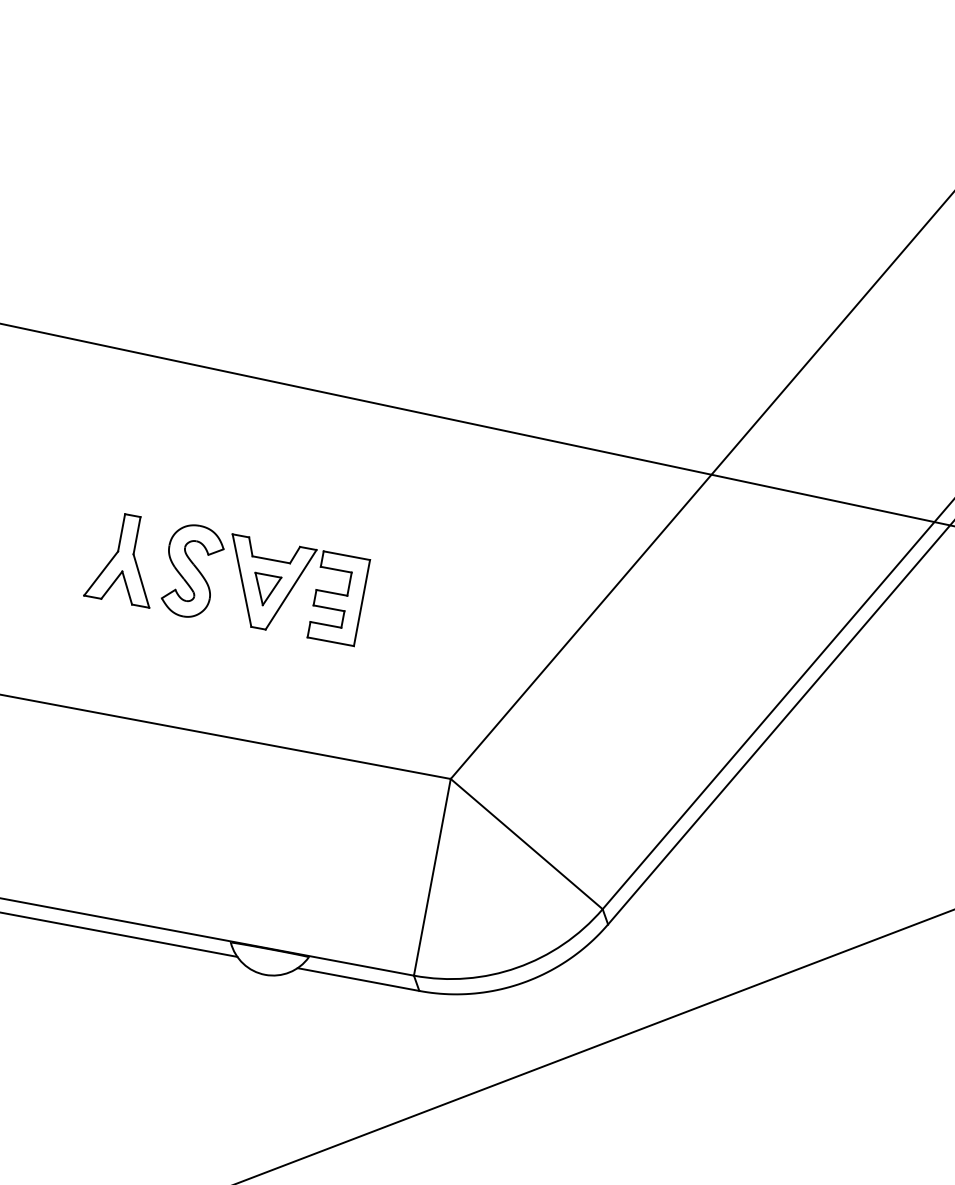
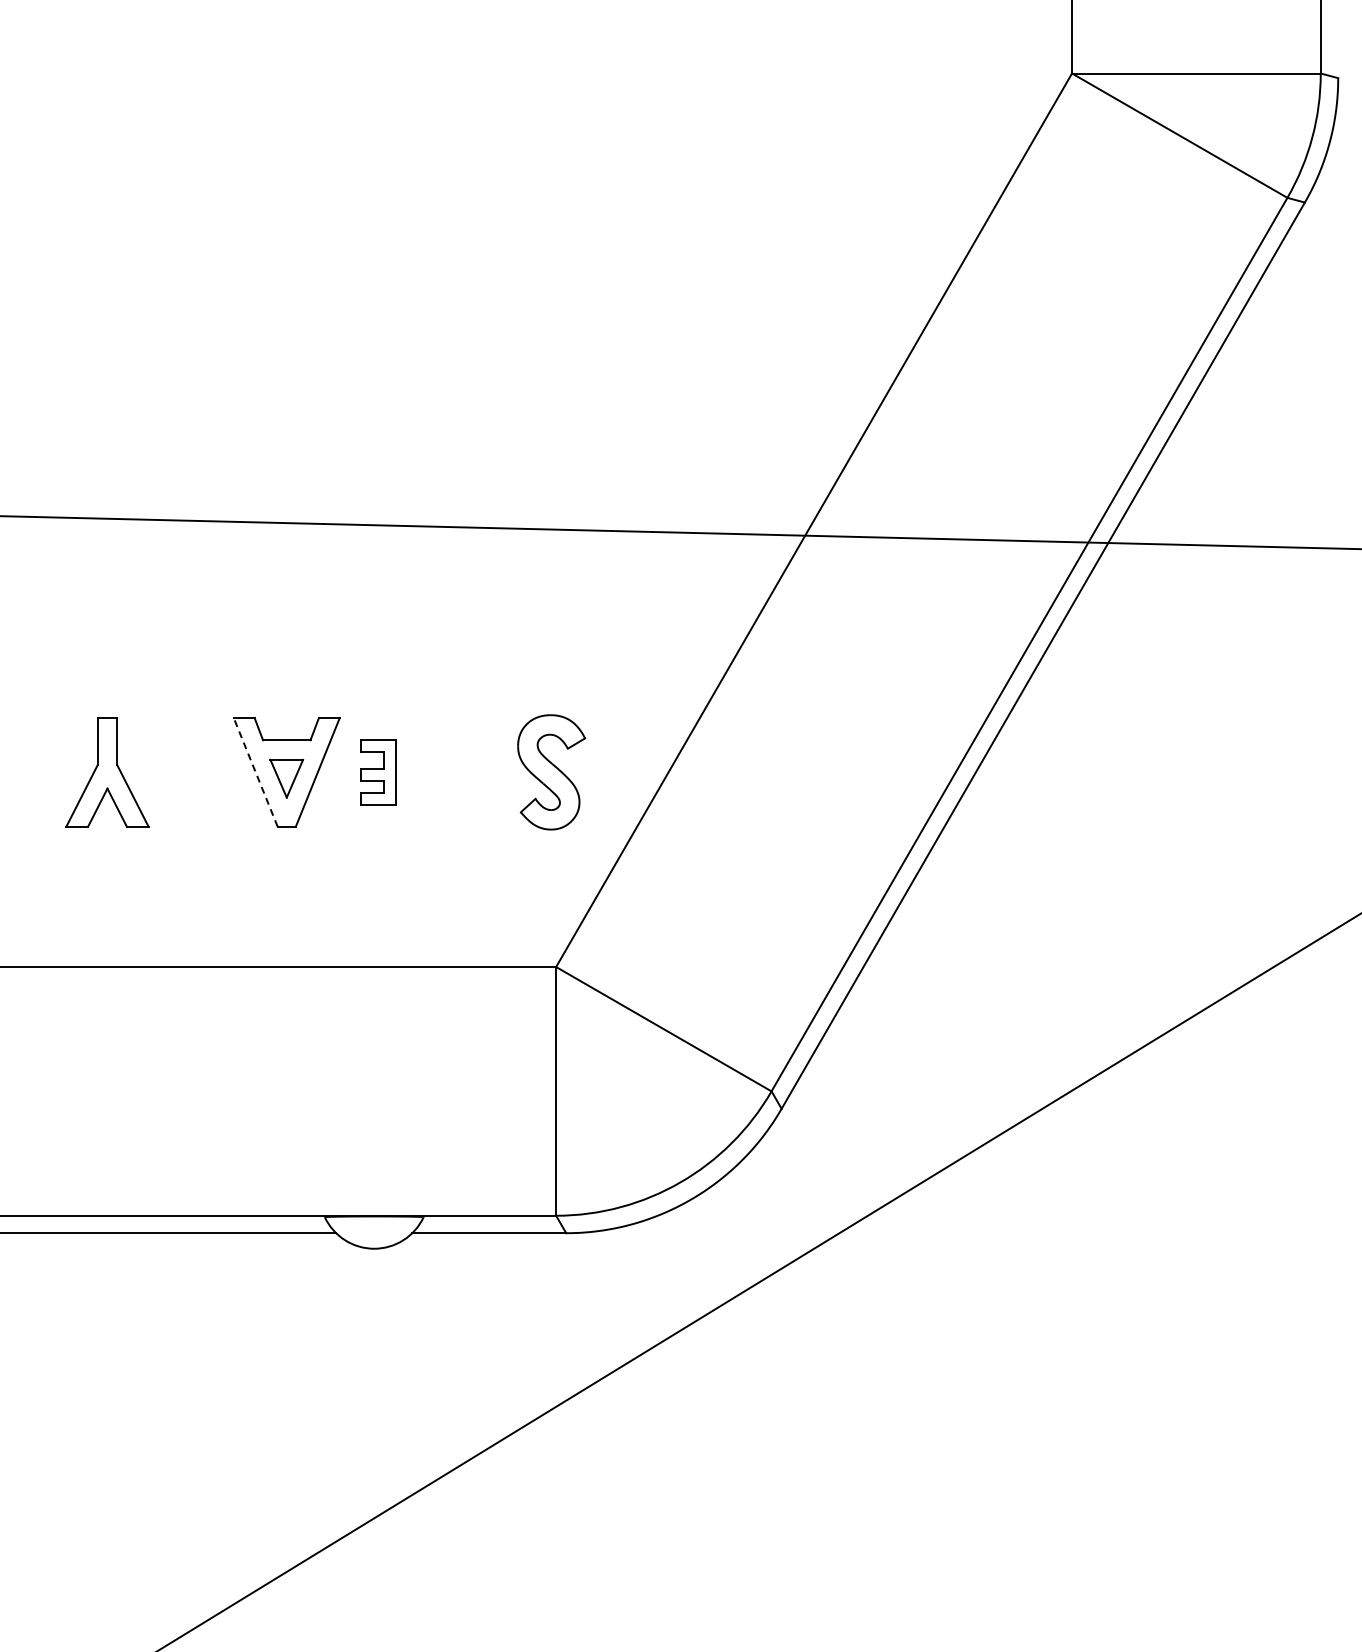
part: (191, 571) -> (551, 772), moved
line: (241, 580) -> (255, 772), solid -> dashed
part: (338, 598) -> (377, 772), size x0.6

